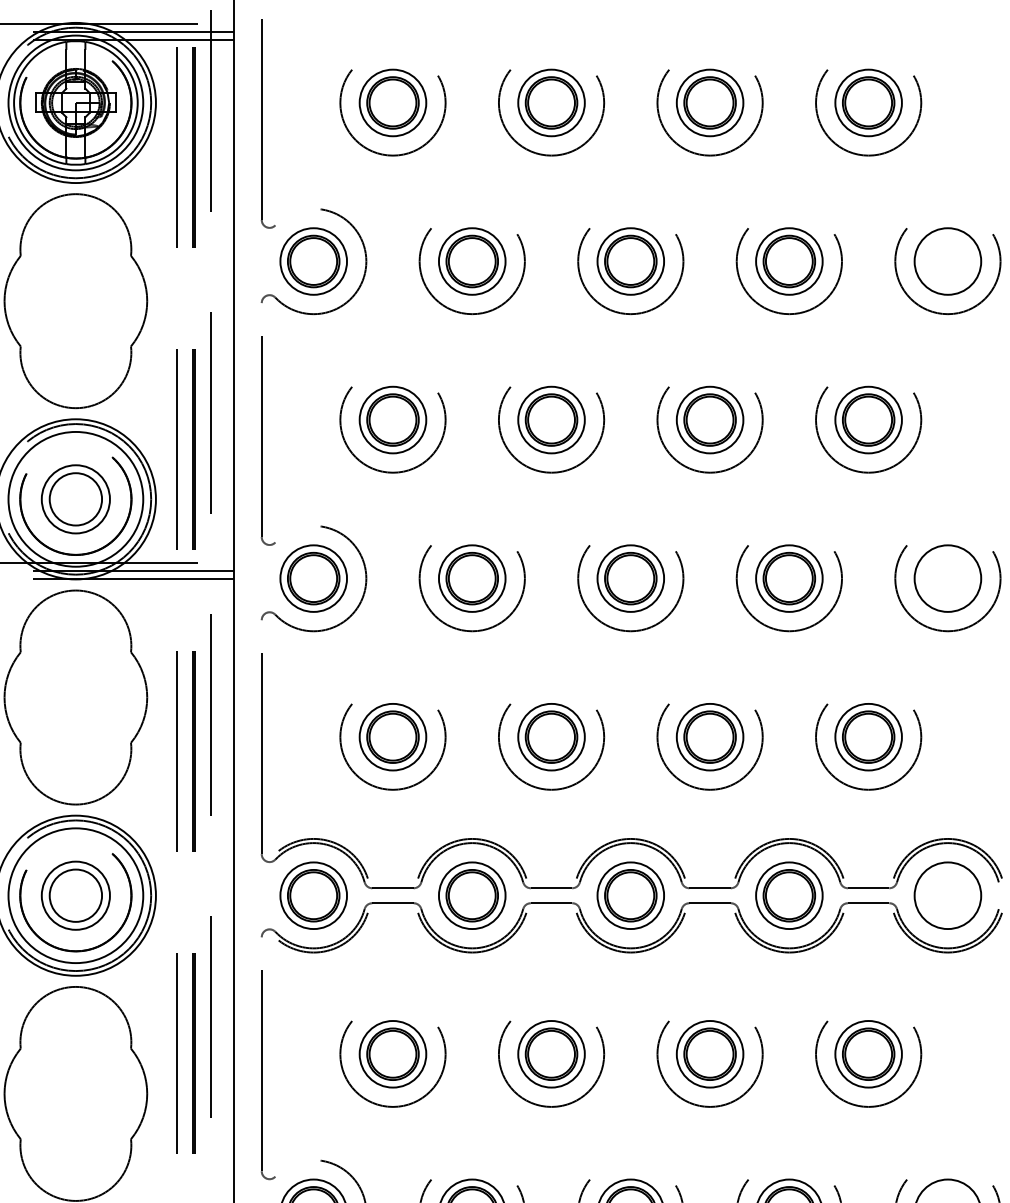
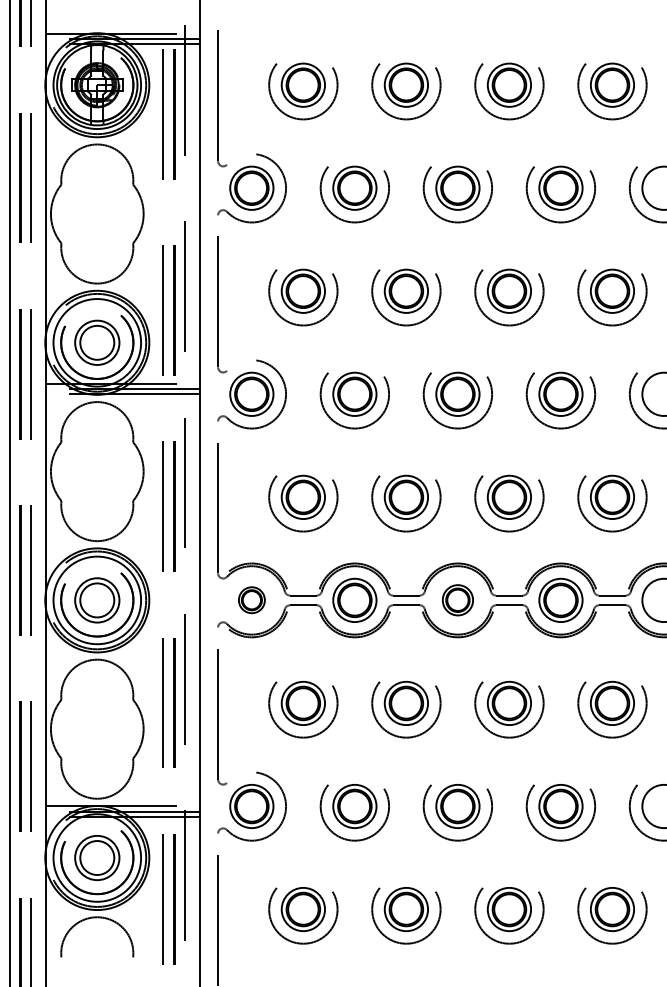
part: (313, 894) -> (251, 599), size x0.6
part: (630, 894) -> (457, 599), size x0.7

